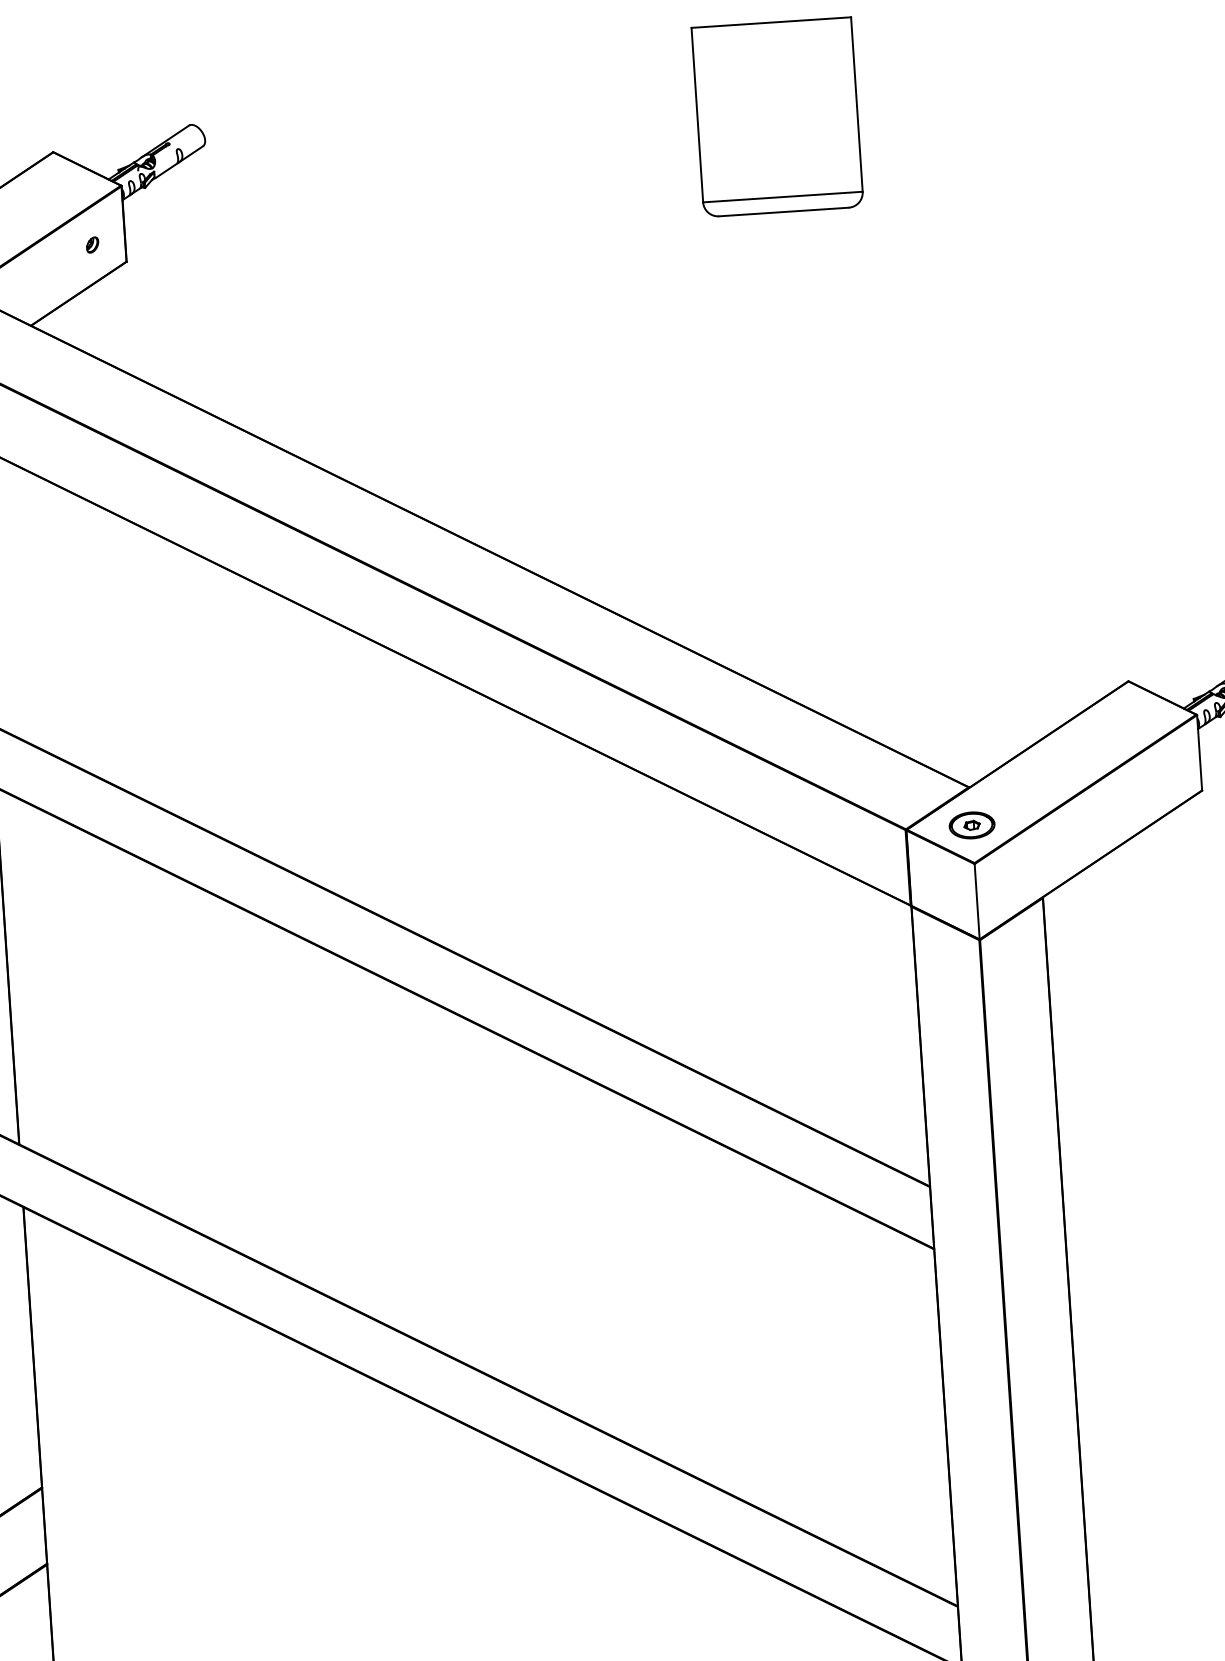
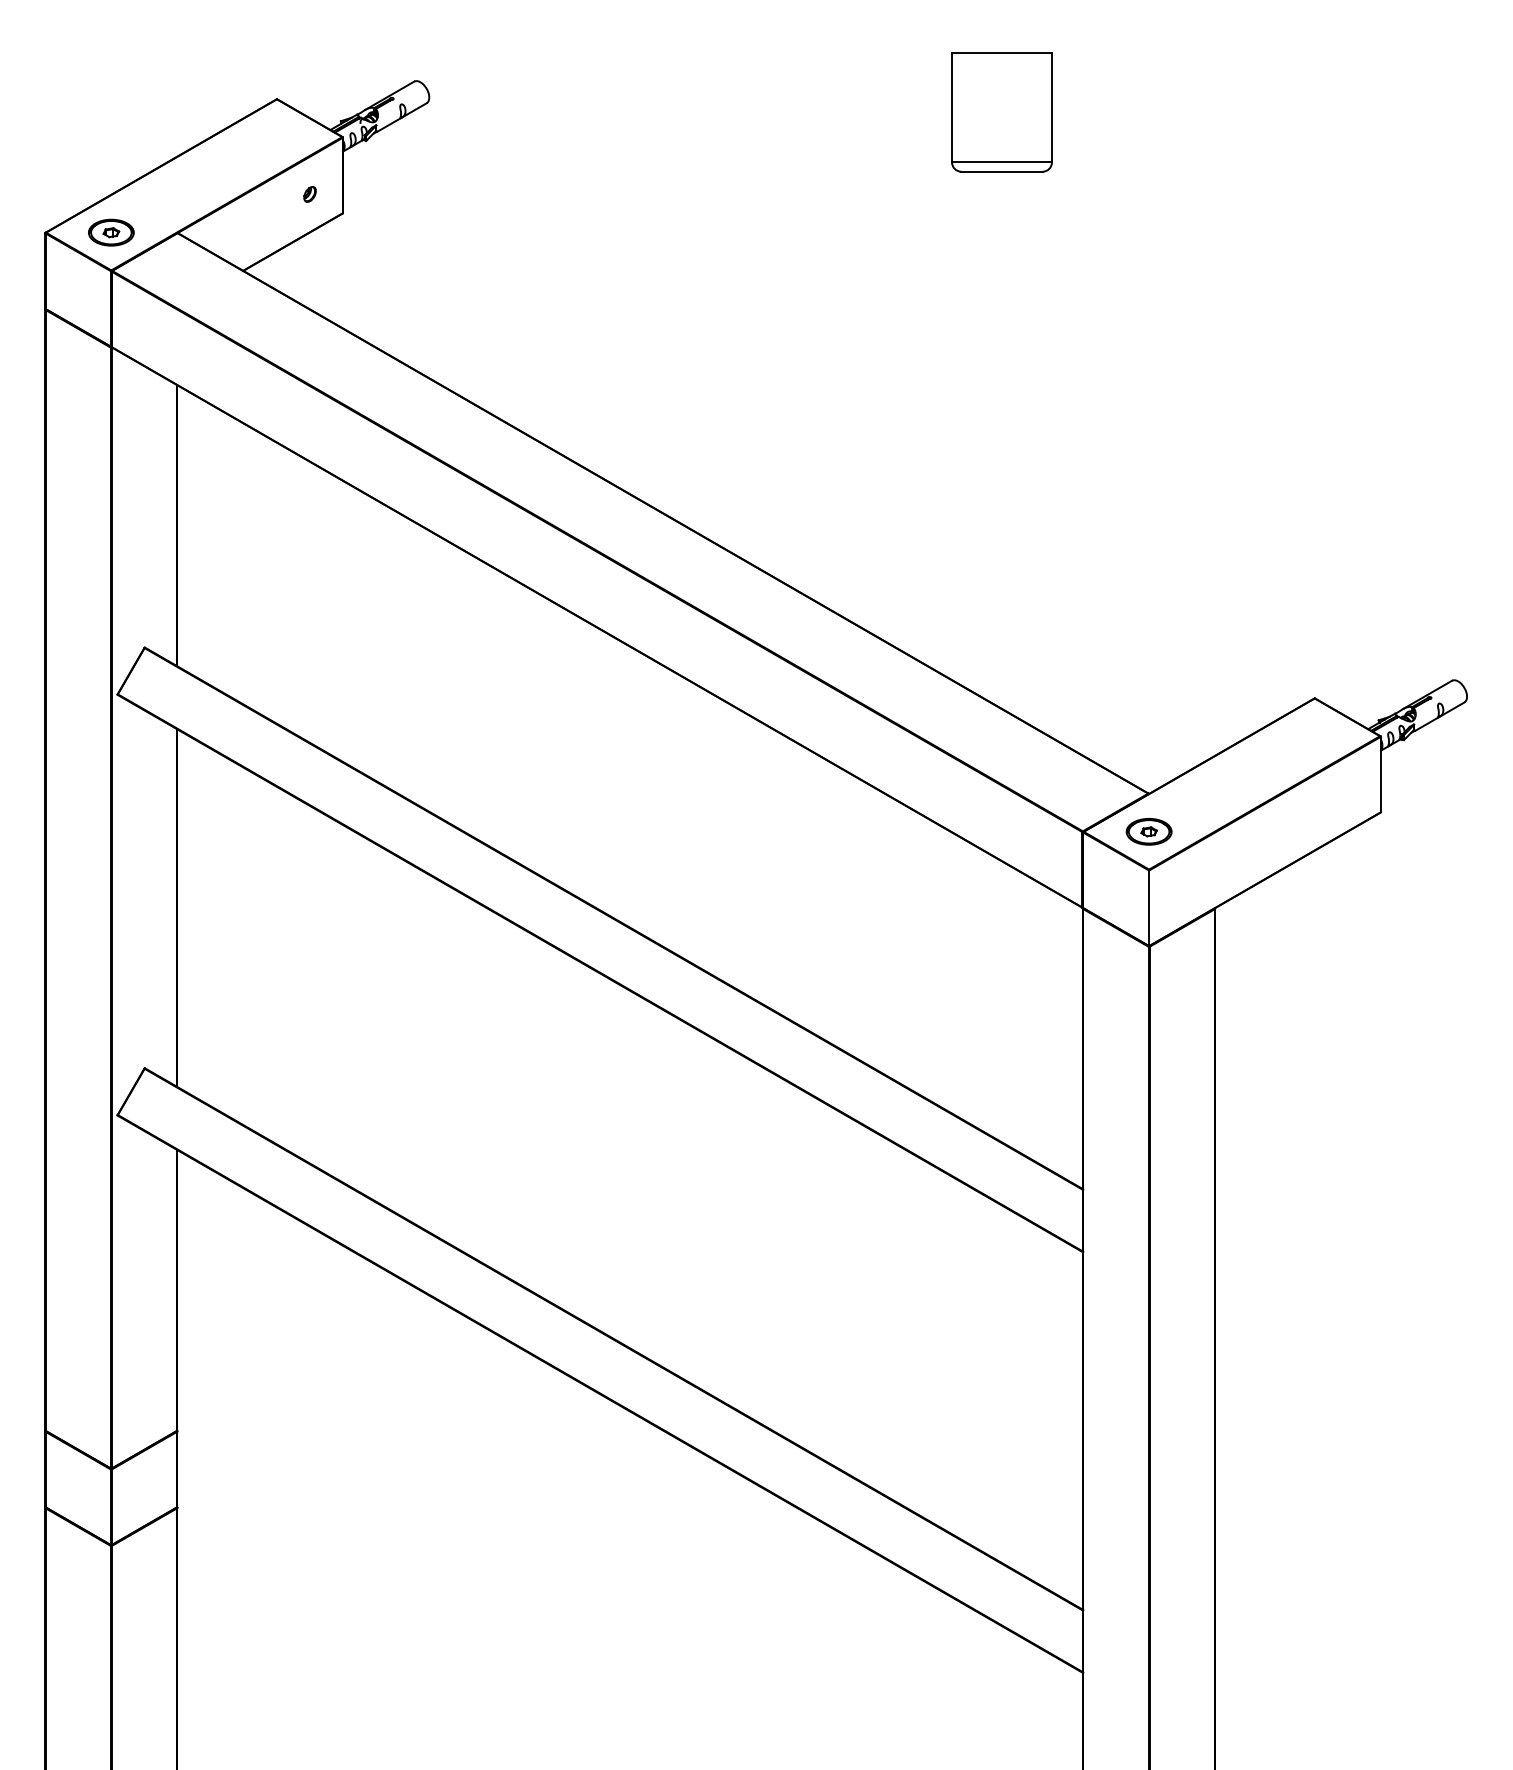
part: (777, 117) -> (1001, 112), size x0.62

